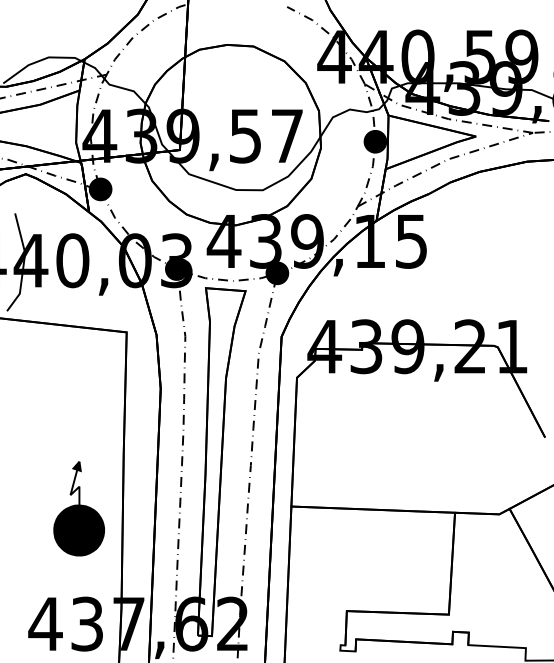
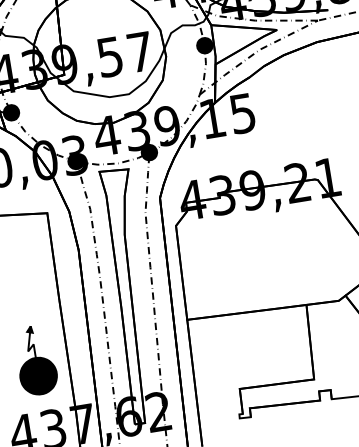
part: (78, 508) -> (35, 360), moved

